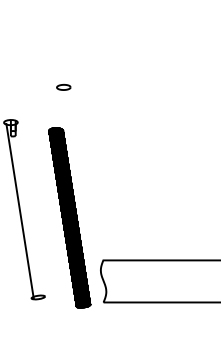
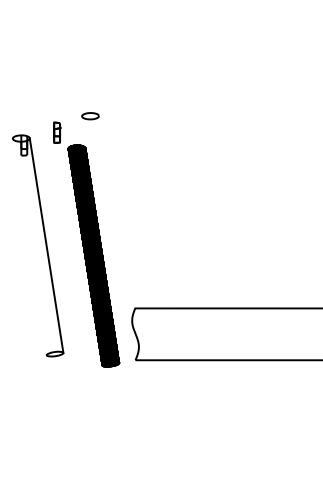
curve: (63, 89) -> (90, 118), moved
part: (40, 117) -> (57, 132), added
line: (19, 210) -> (46, 245), moved

